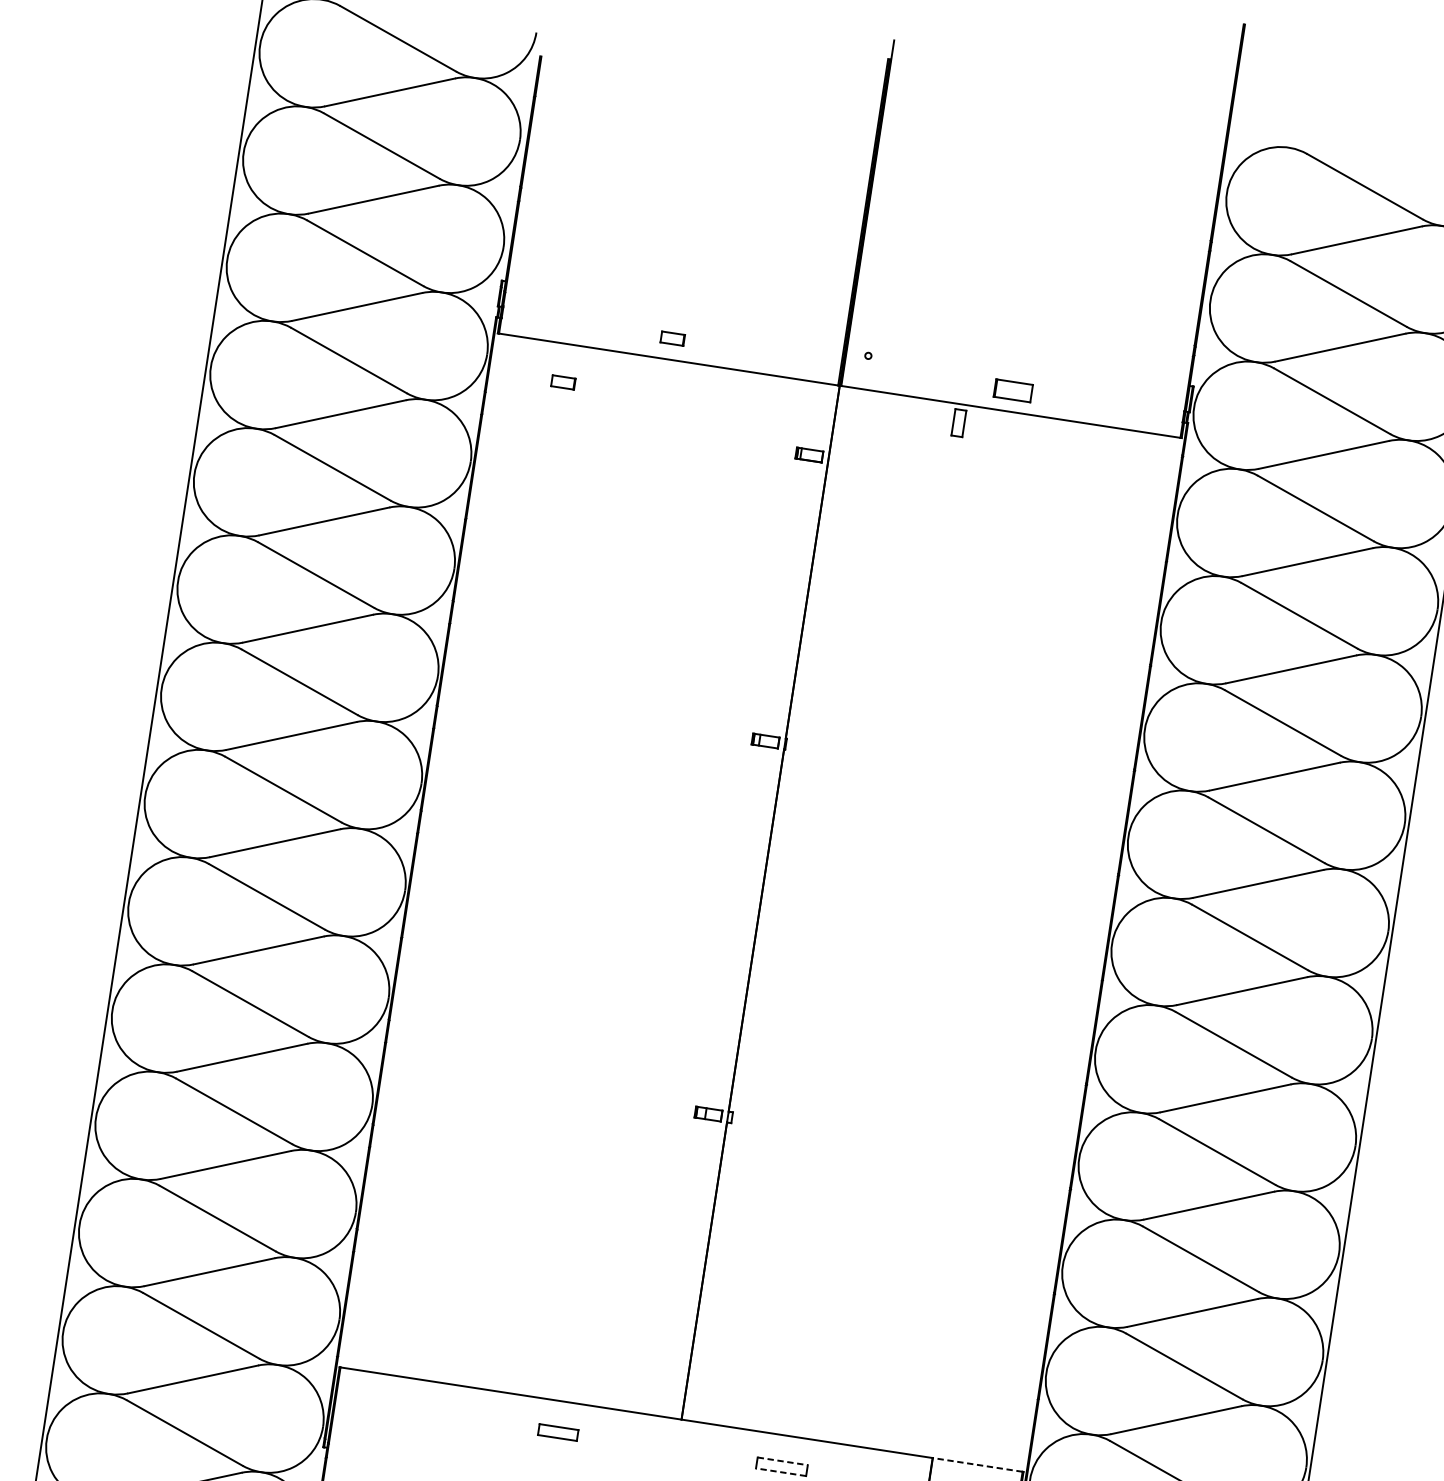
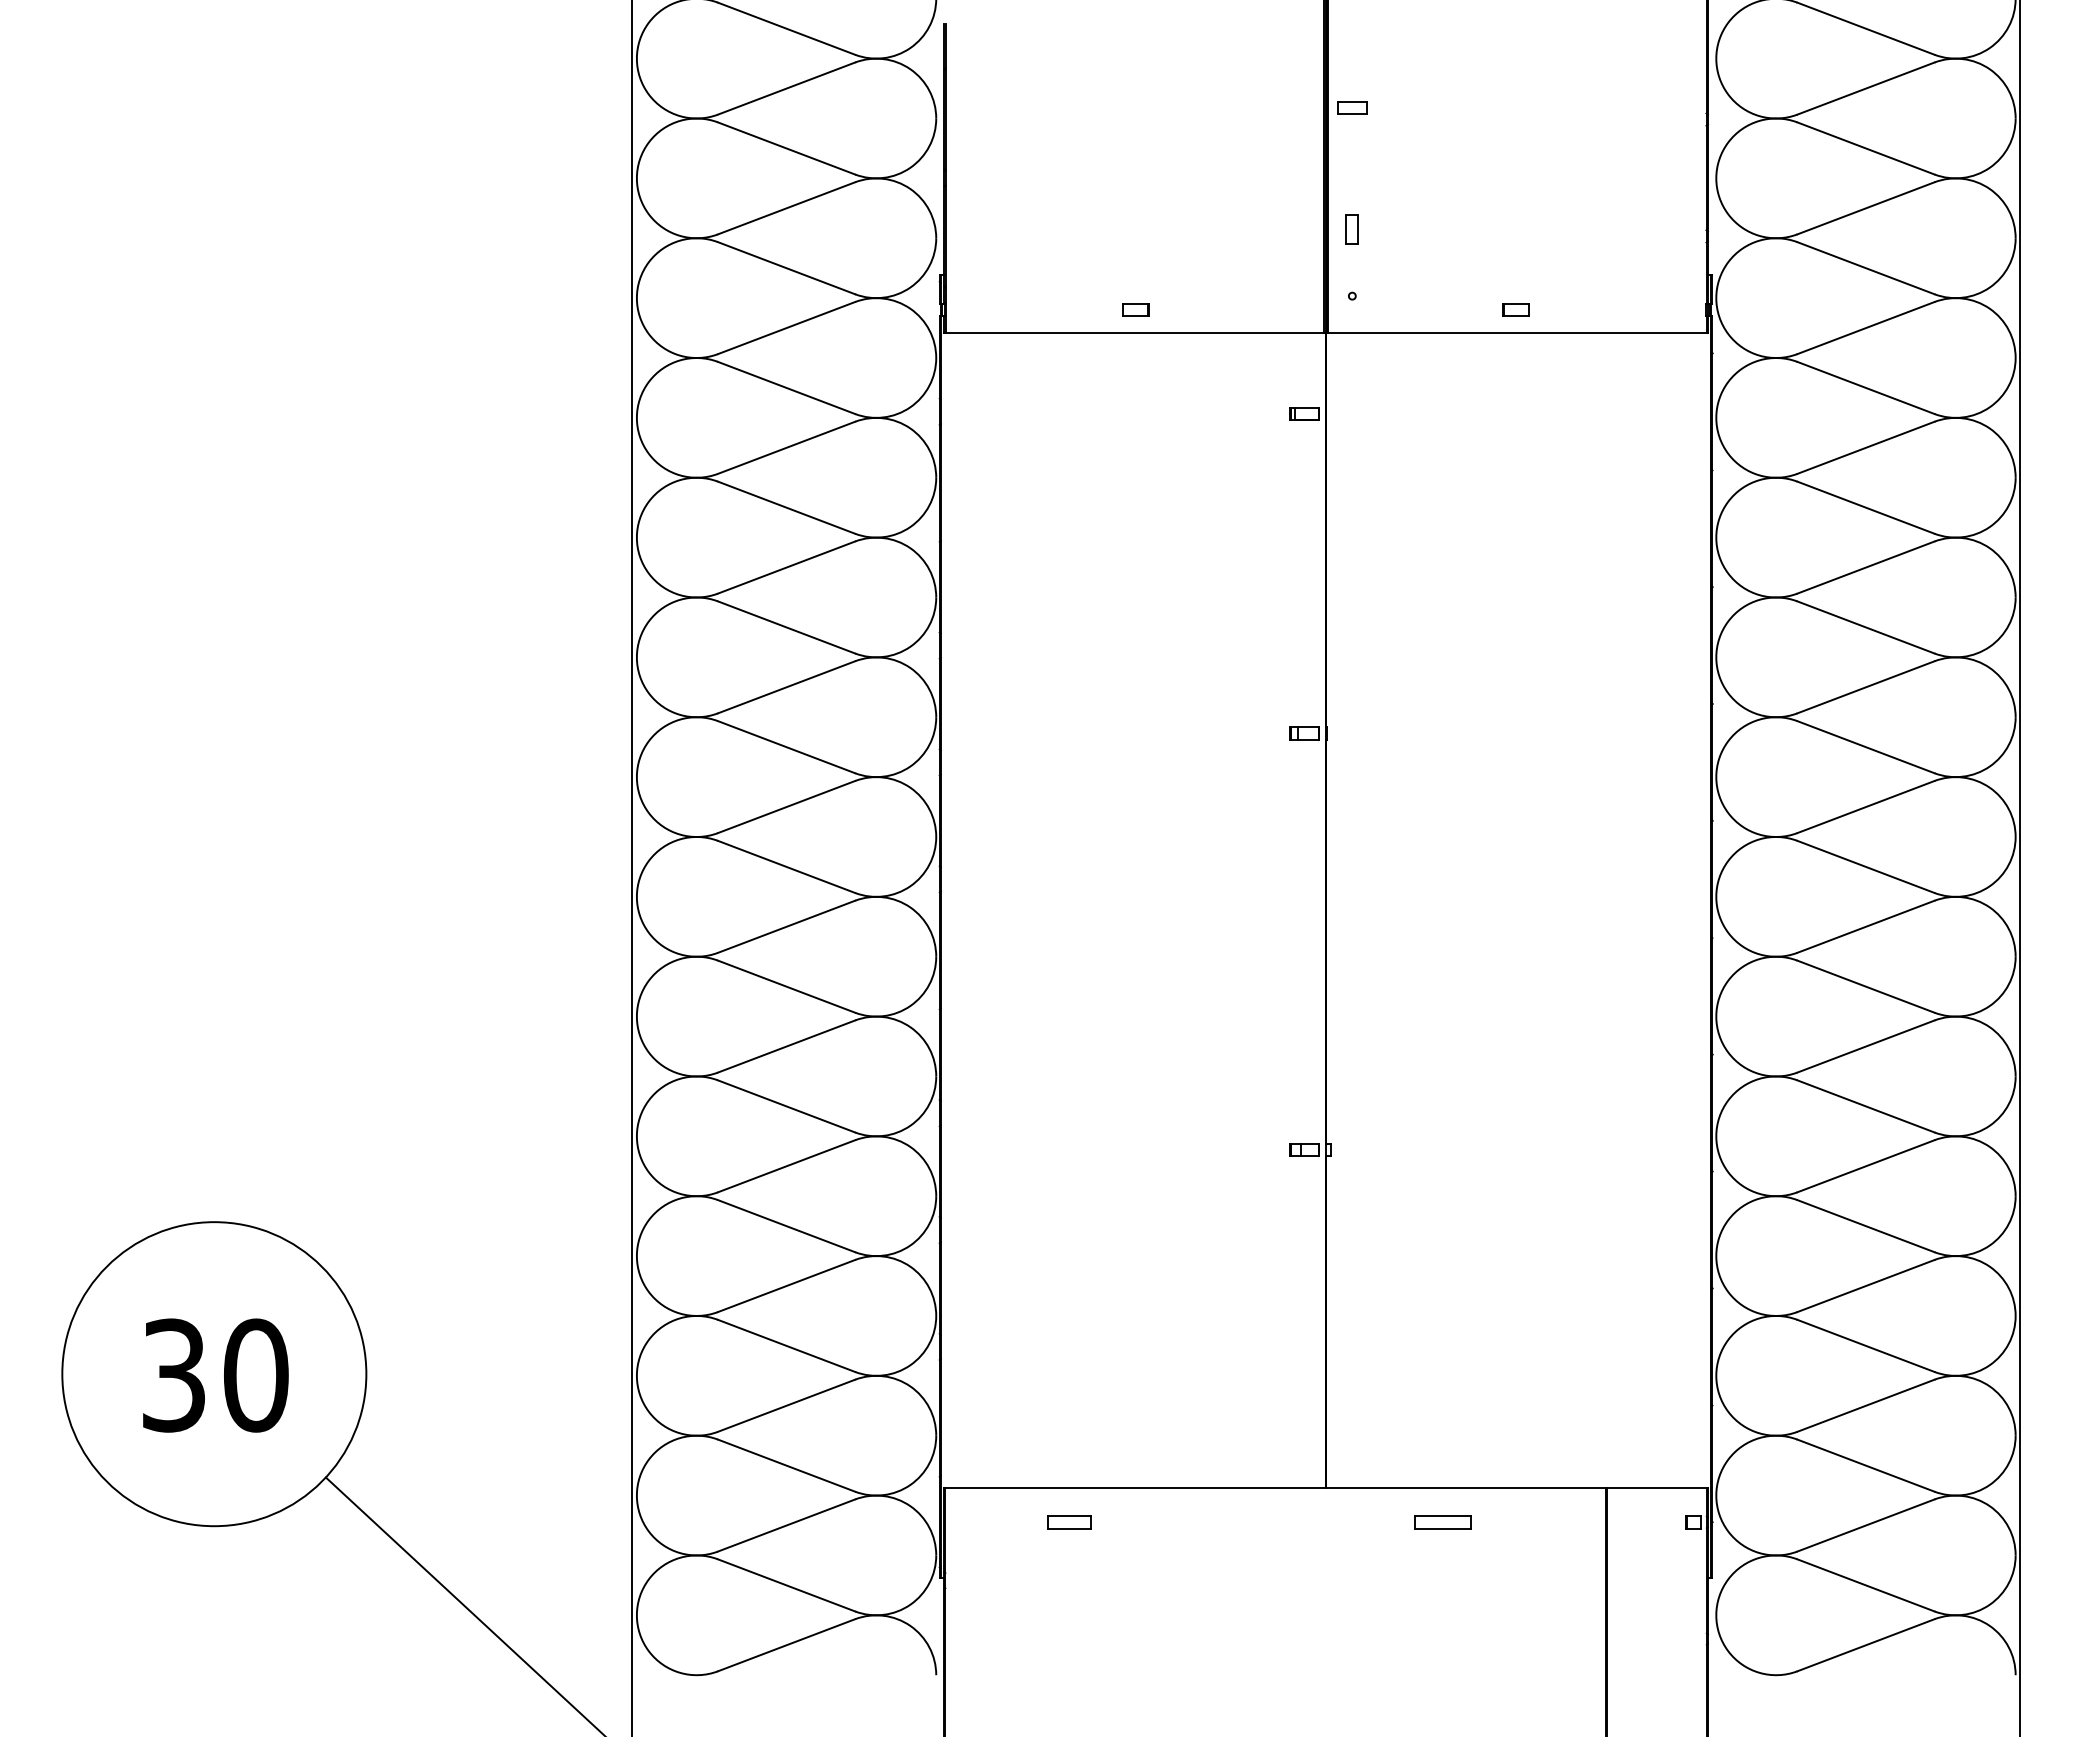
part: (894, 186) -> (1352, 107), added
part: (562, 381) -> (1023, 375), removed
part: (1012, 390) -> (1515, 309), size x0.62
part: (958, 423) -> (1351, 229), moved
part: (558, 1432) -> (1069, 1522), moved
line: (782, 1461) -> (1443, 1516), dashed -> solid
line: (977, 1464) -> (1656, 1487), dashed -> solid
line: (781, 1472) -> (1443, 1528), dashed -> solid

